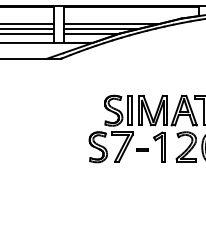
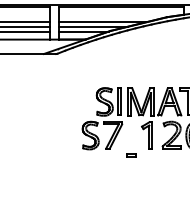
part: (142, 149) -> (131, 155), moved

